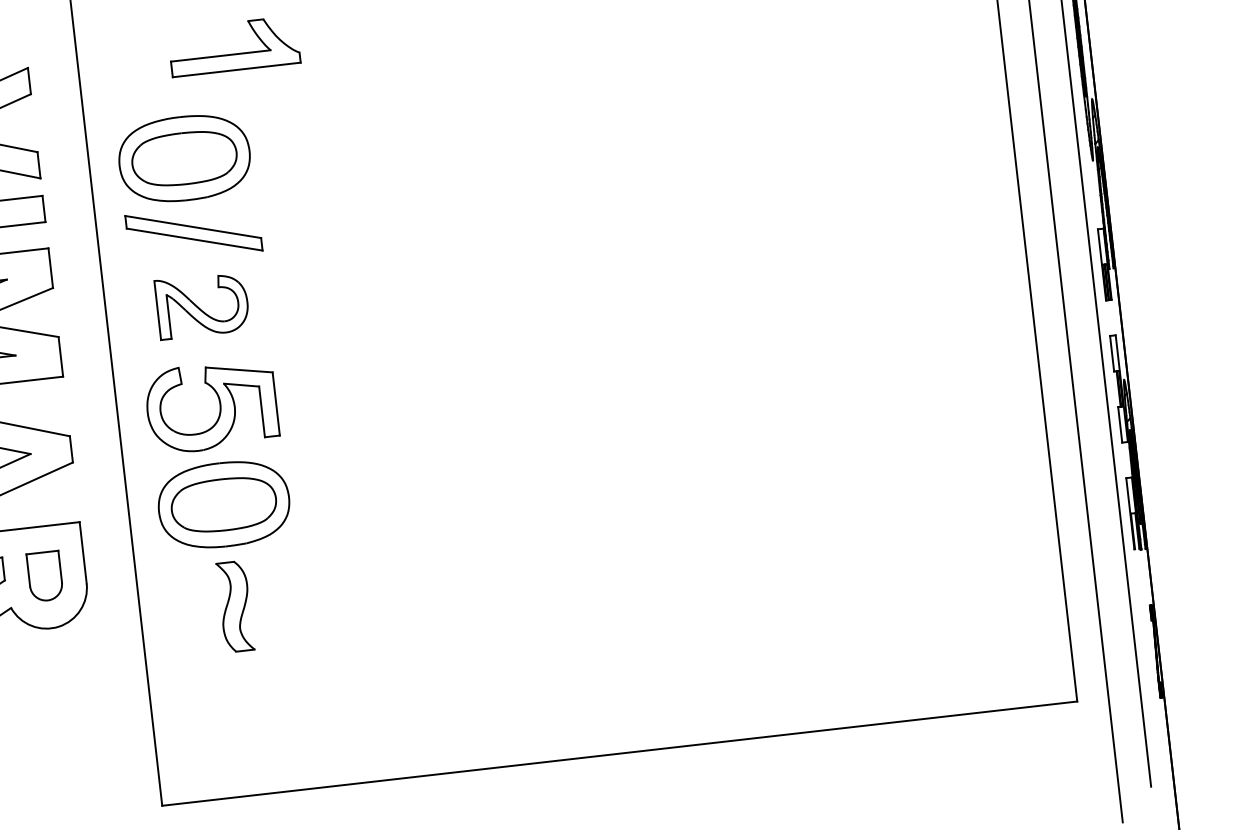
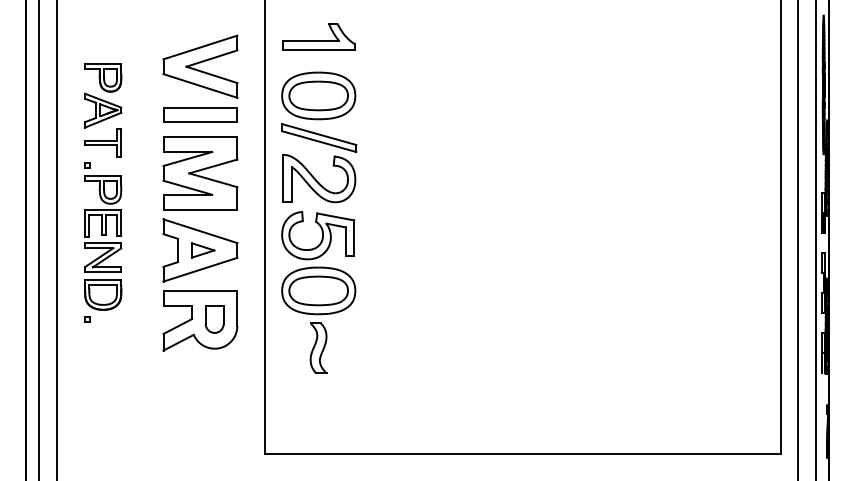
part: (232, 46) -> (318, 36), moved
part: (202, 305) -> (319, 178), size x1.43

